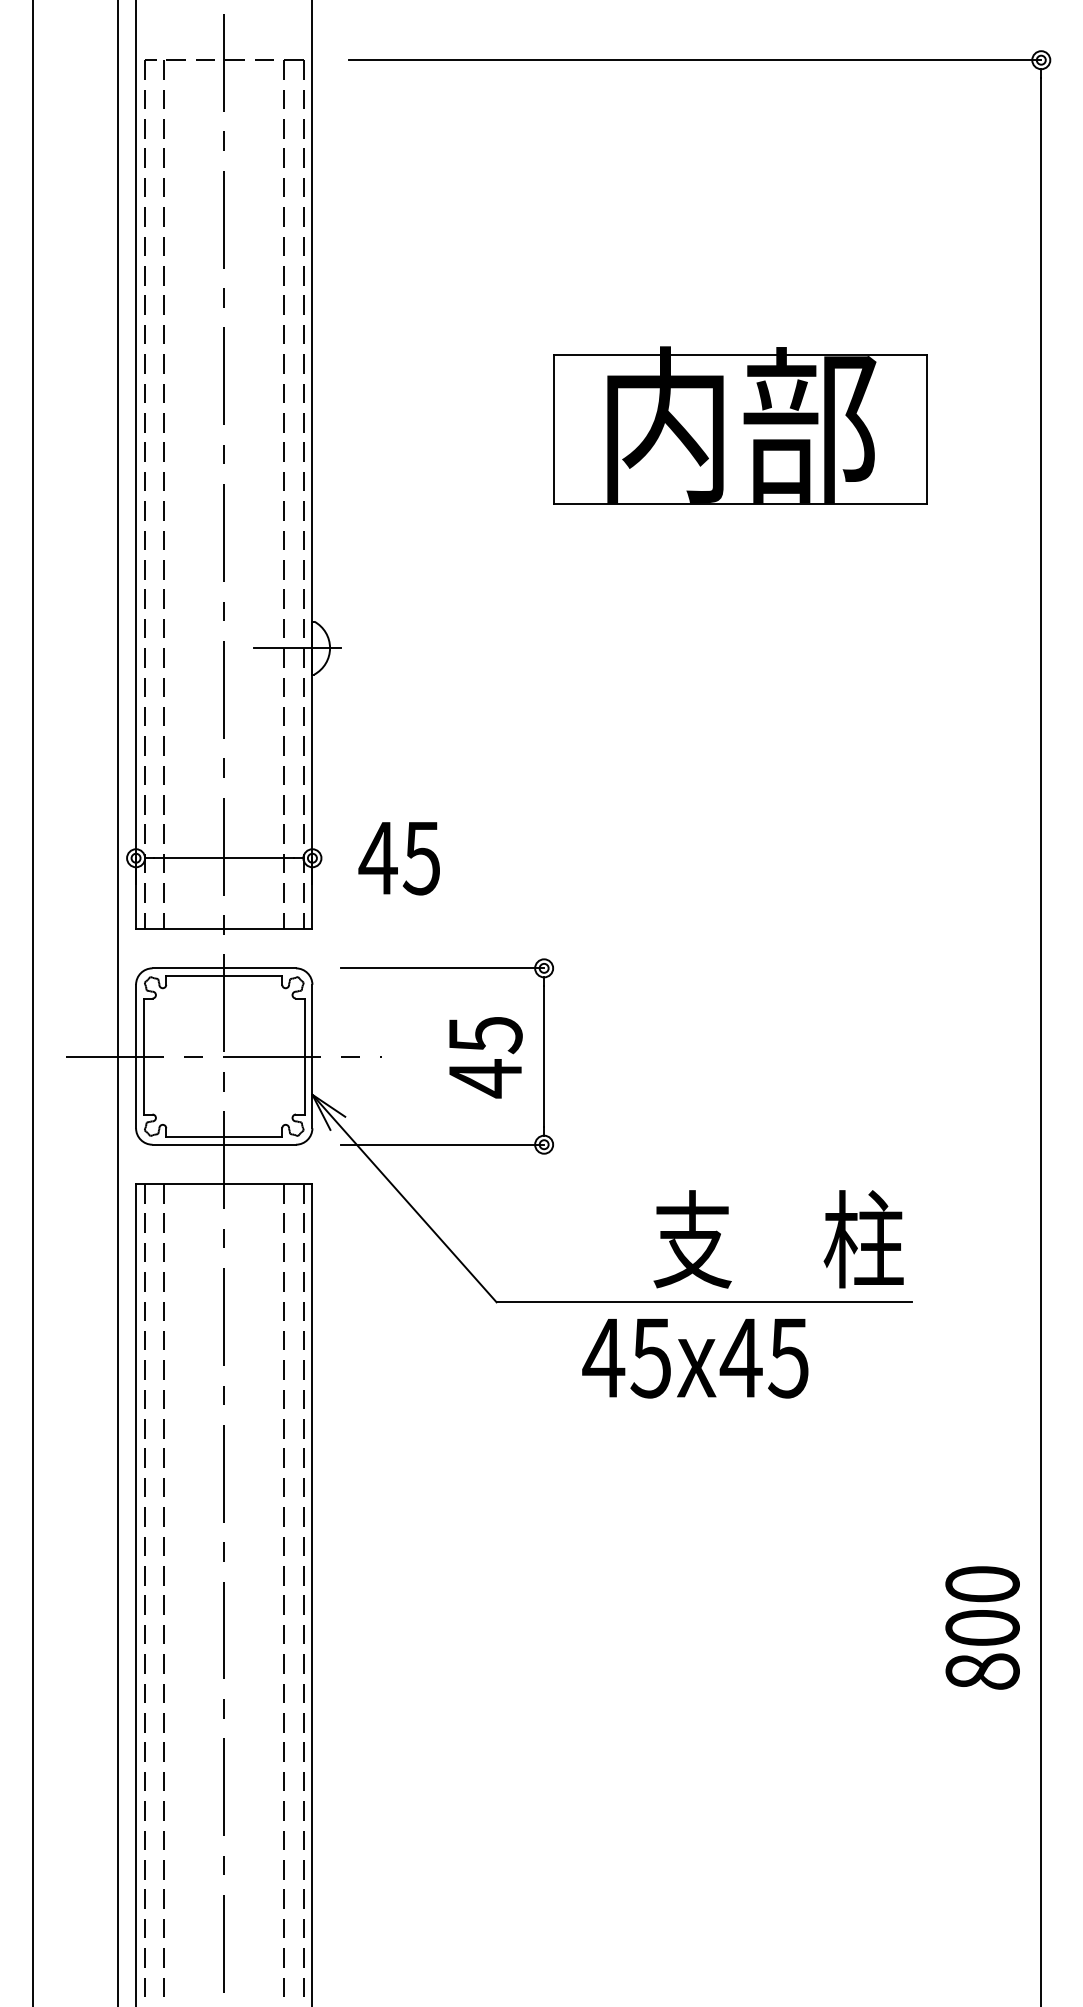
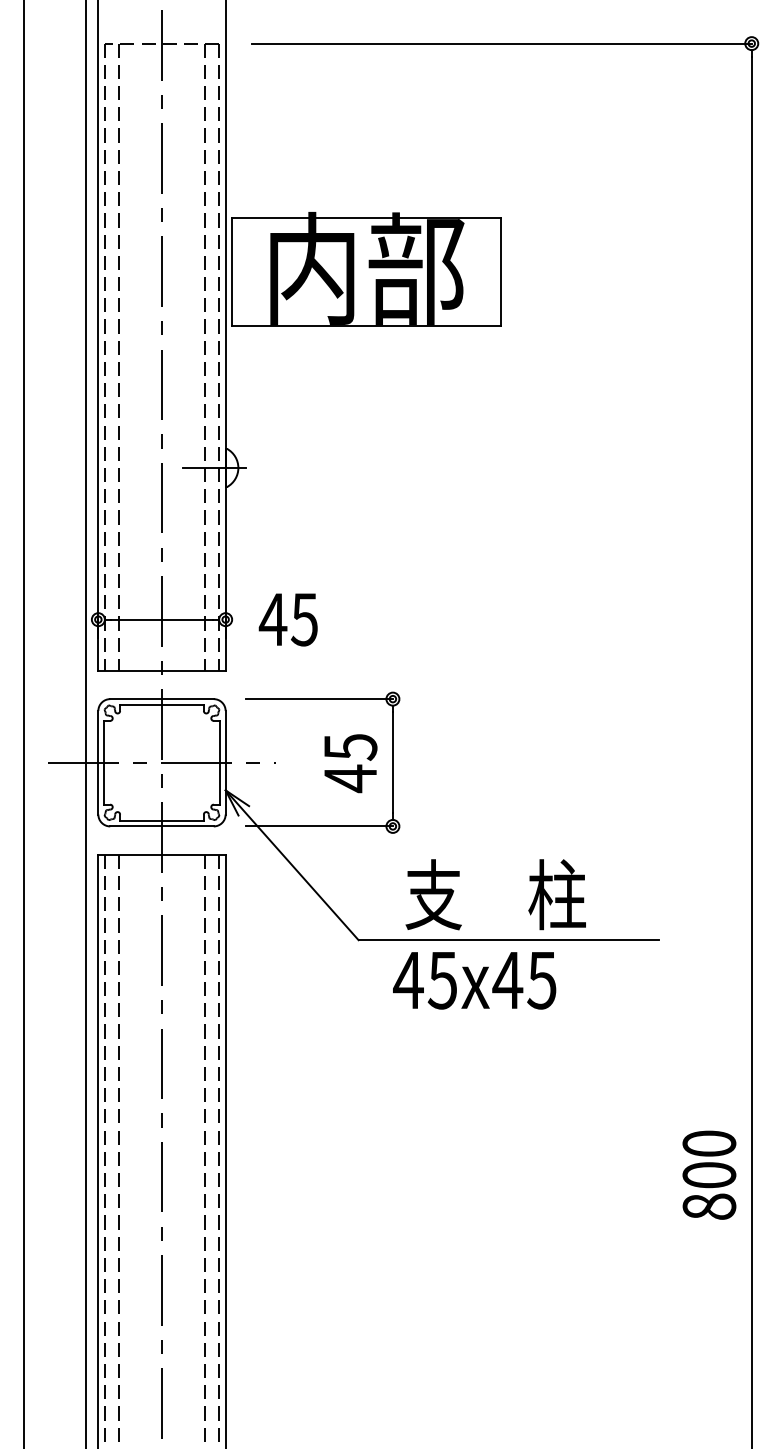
part: (740, 425) -> (366, 269), moved
text: (778, 1239) -> (495, 894), moved
text: (695, 1358) -> (474, 980), moved

